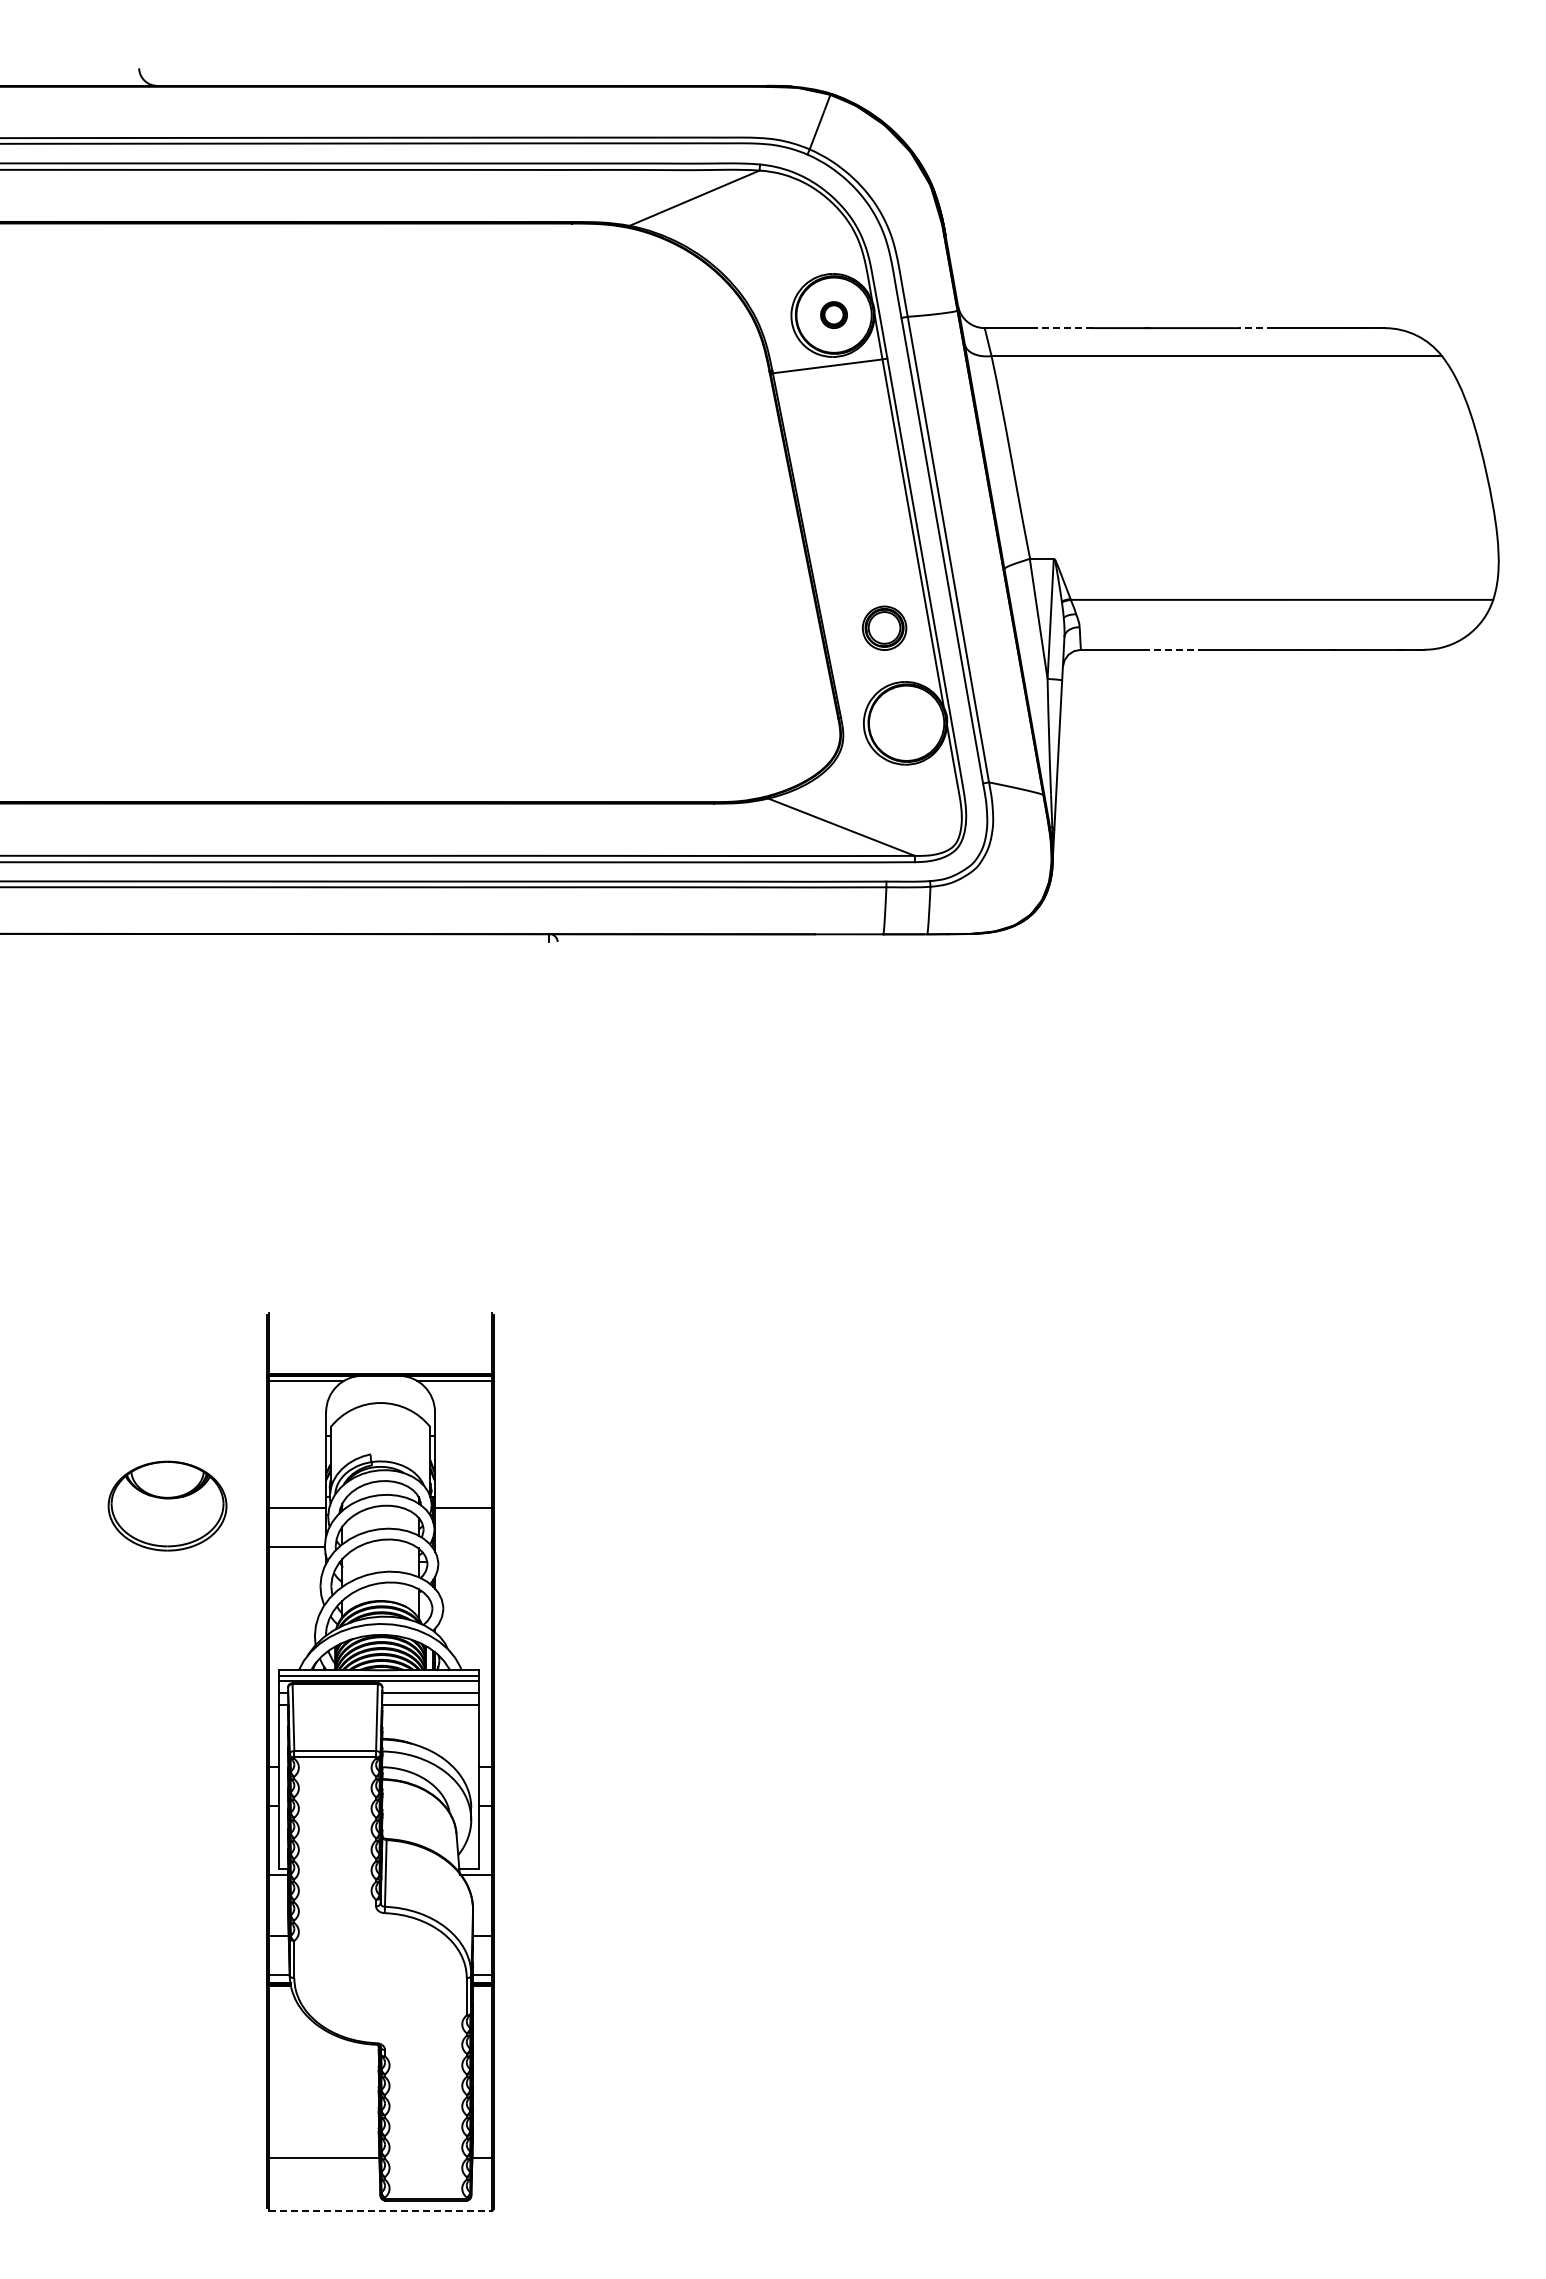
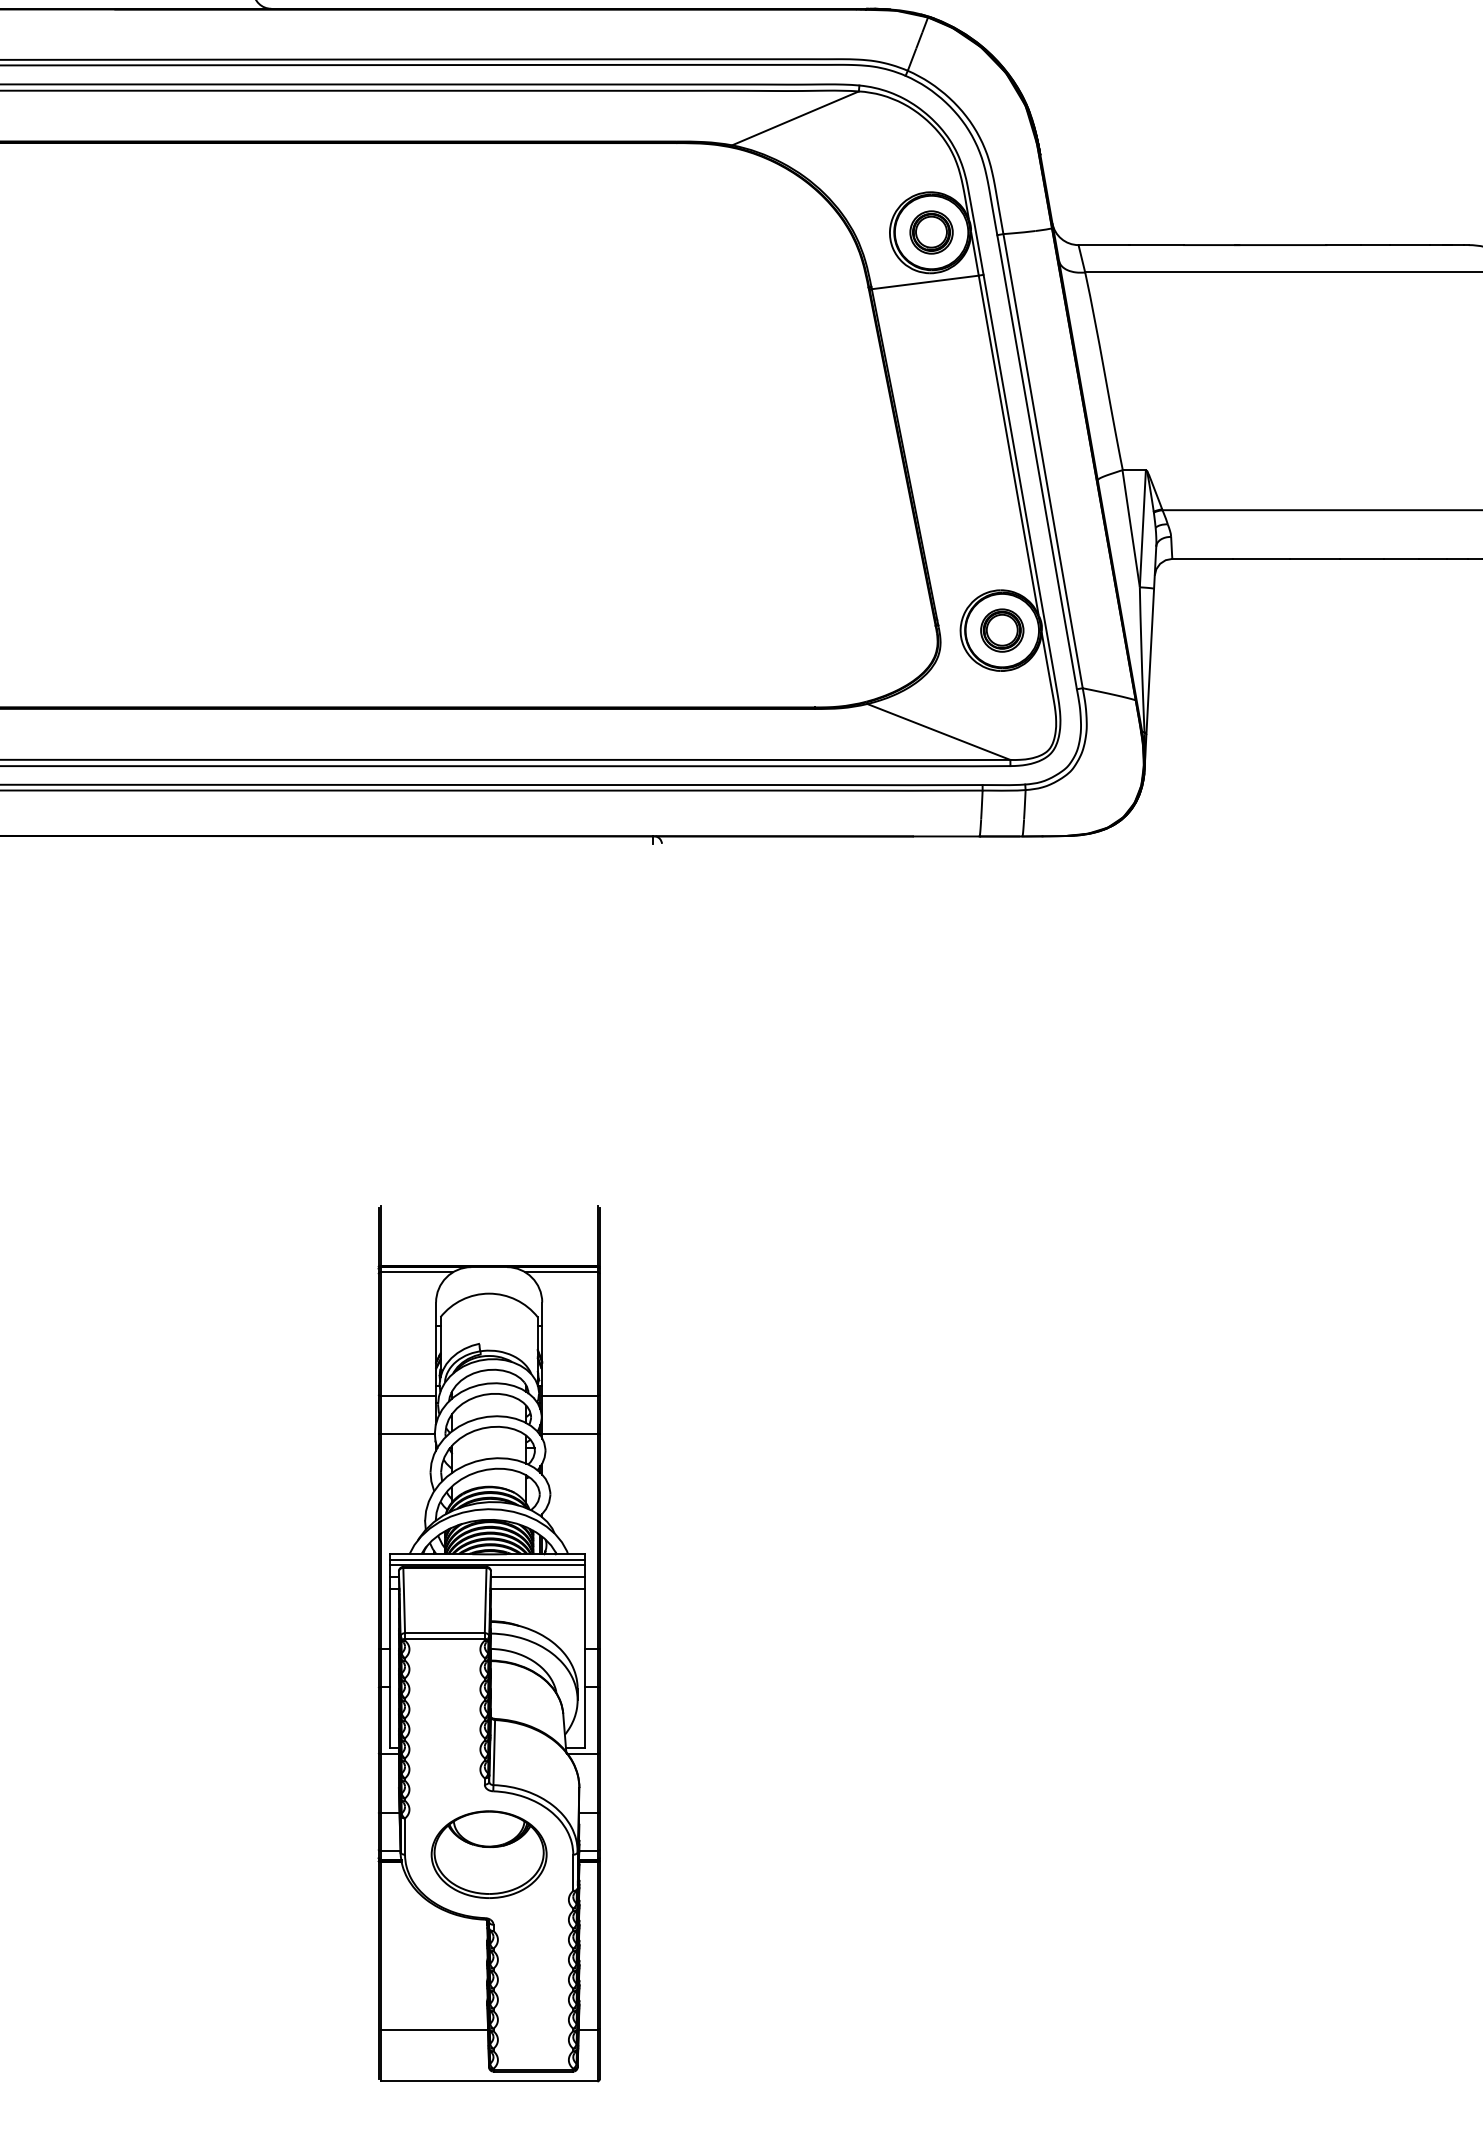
part: (833, 314) -> (930, 231), size x1.67
line: (1064, 328) -> (1156, 245), dashed -> solid
line: (1256, 328) -> (1343, 245), dashed -> solid
part: (884, 627) -> (1002, 629), moved
line: (1172, 649) -> (1261, 558), dashed -> solid
part: (167, 1505) -> (489, 1854), moved
line: (463, 1546) -> (570, 1433), added
line: (381, 2210) -> (490, 2081), dashed -> solid

